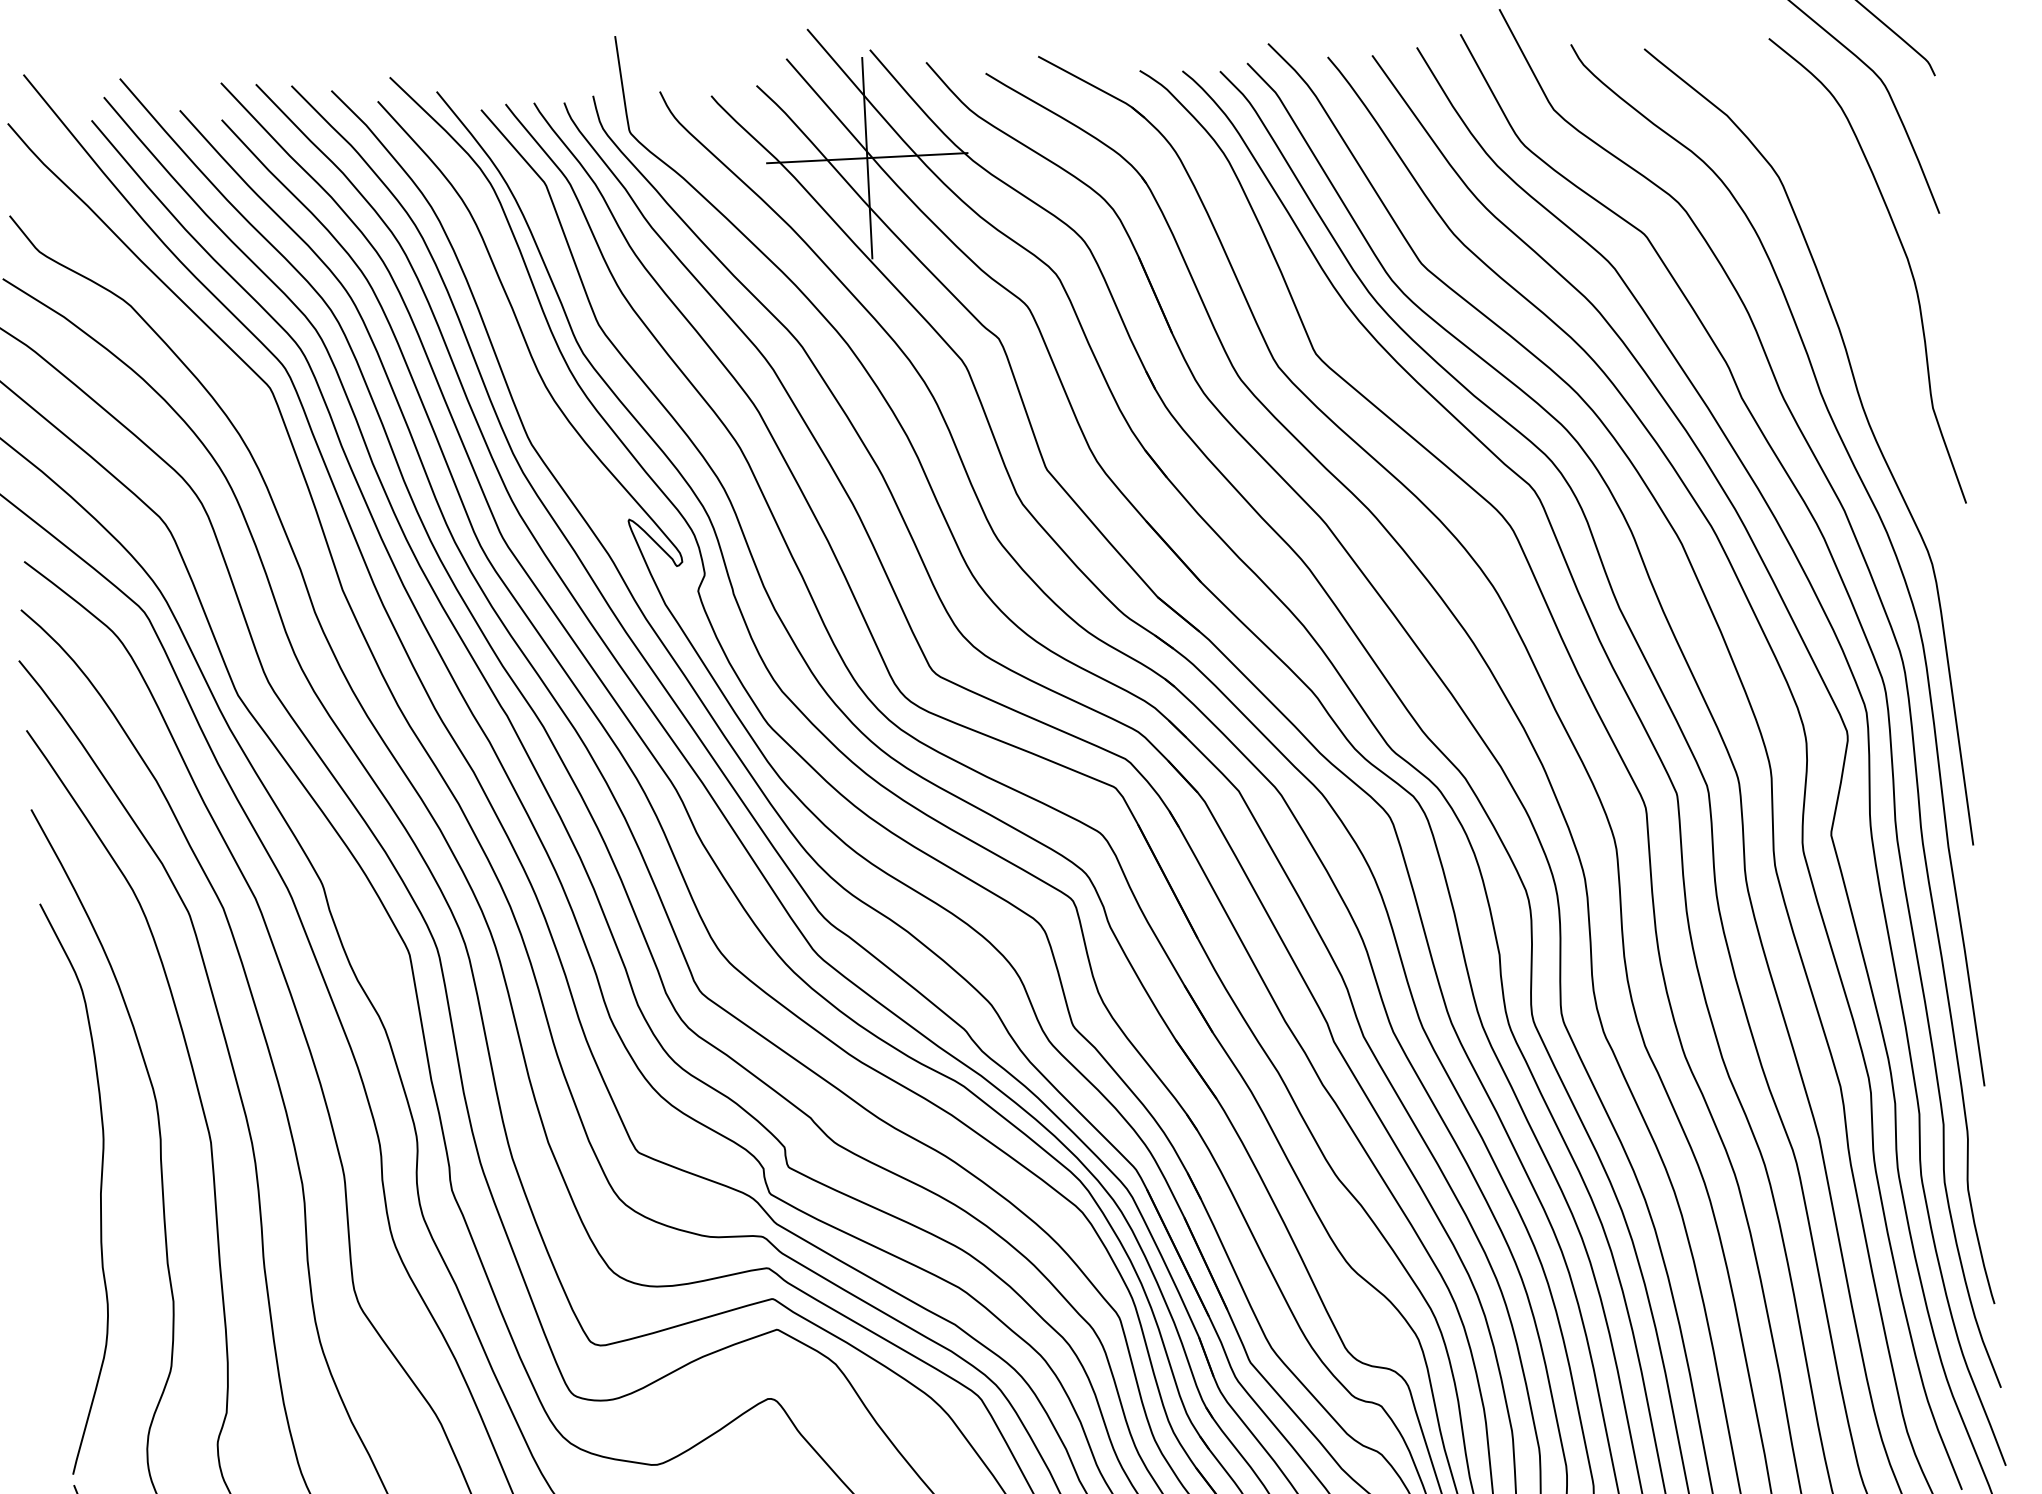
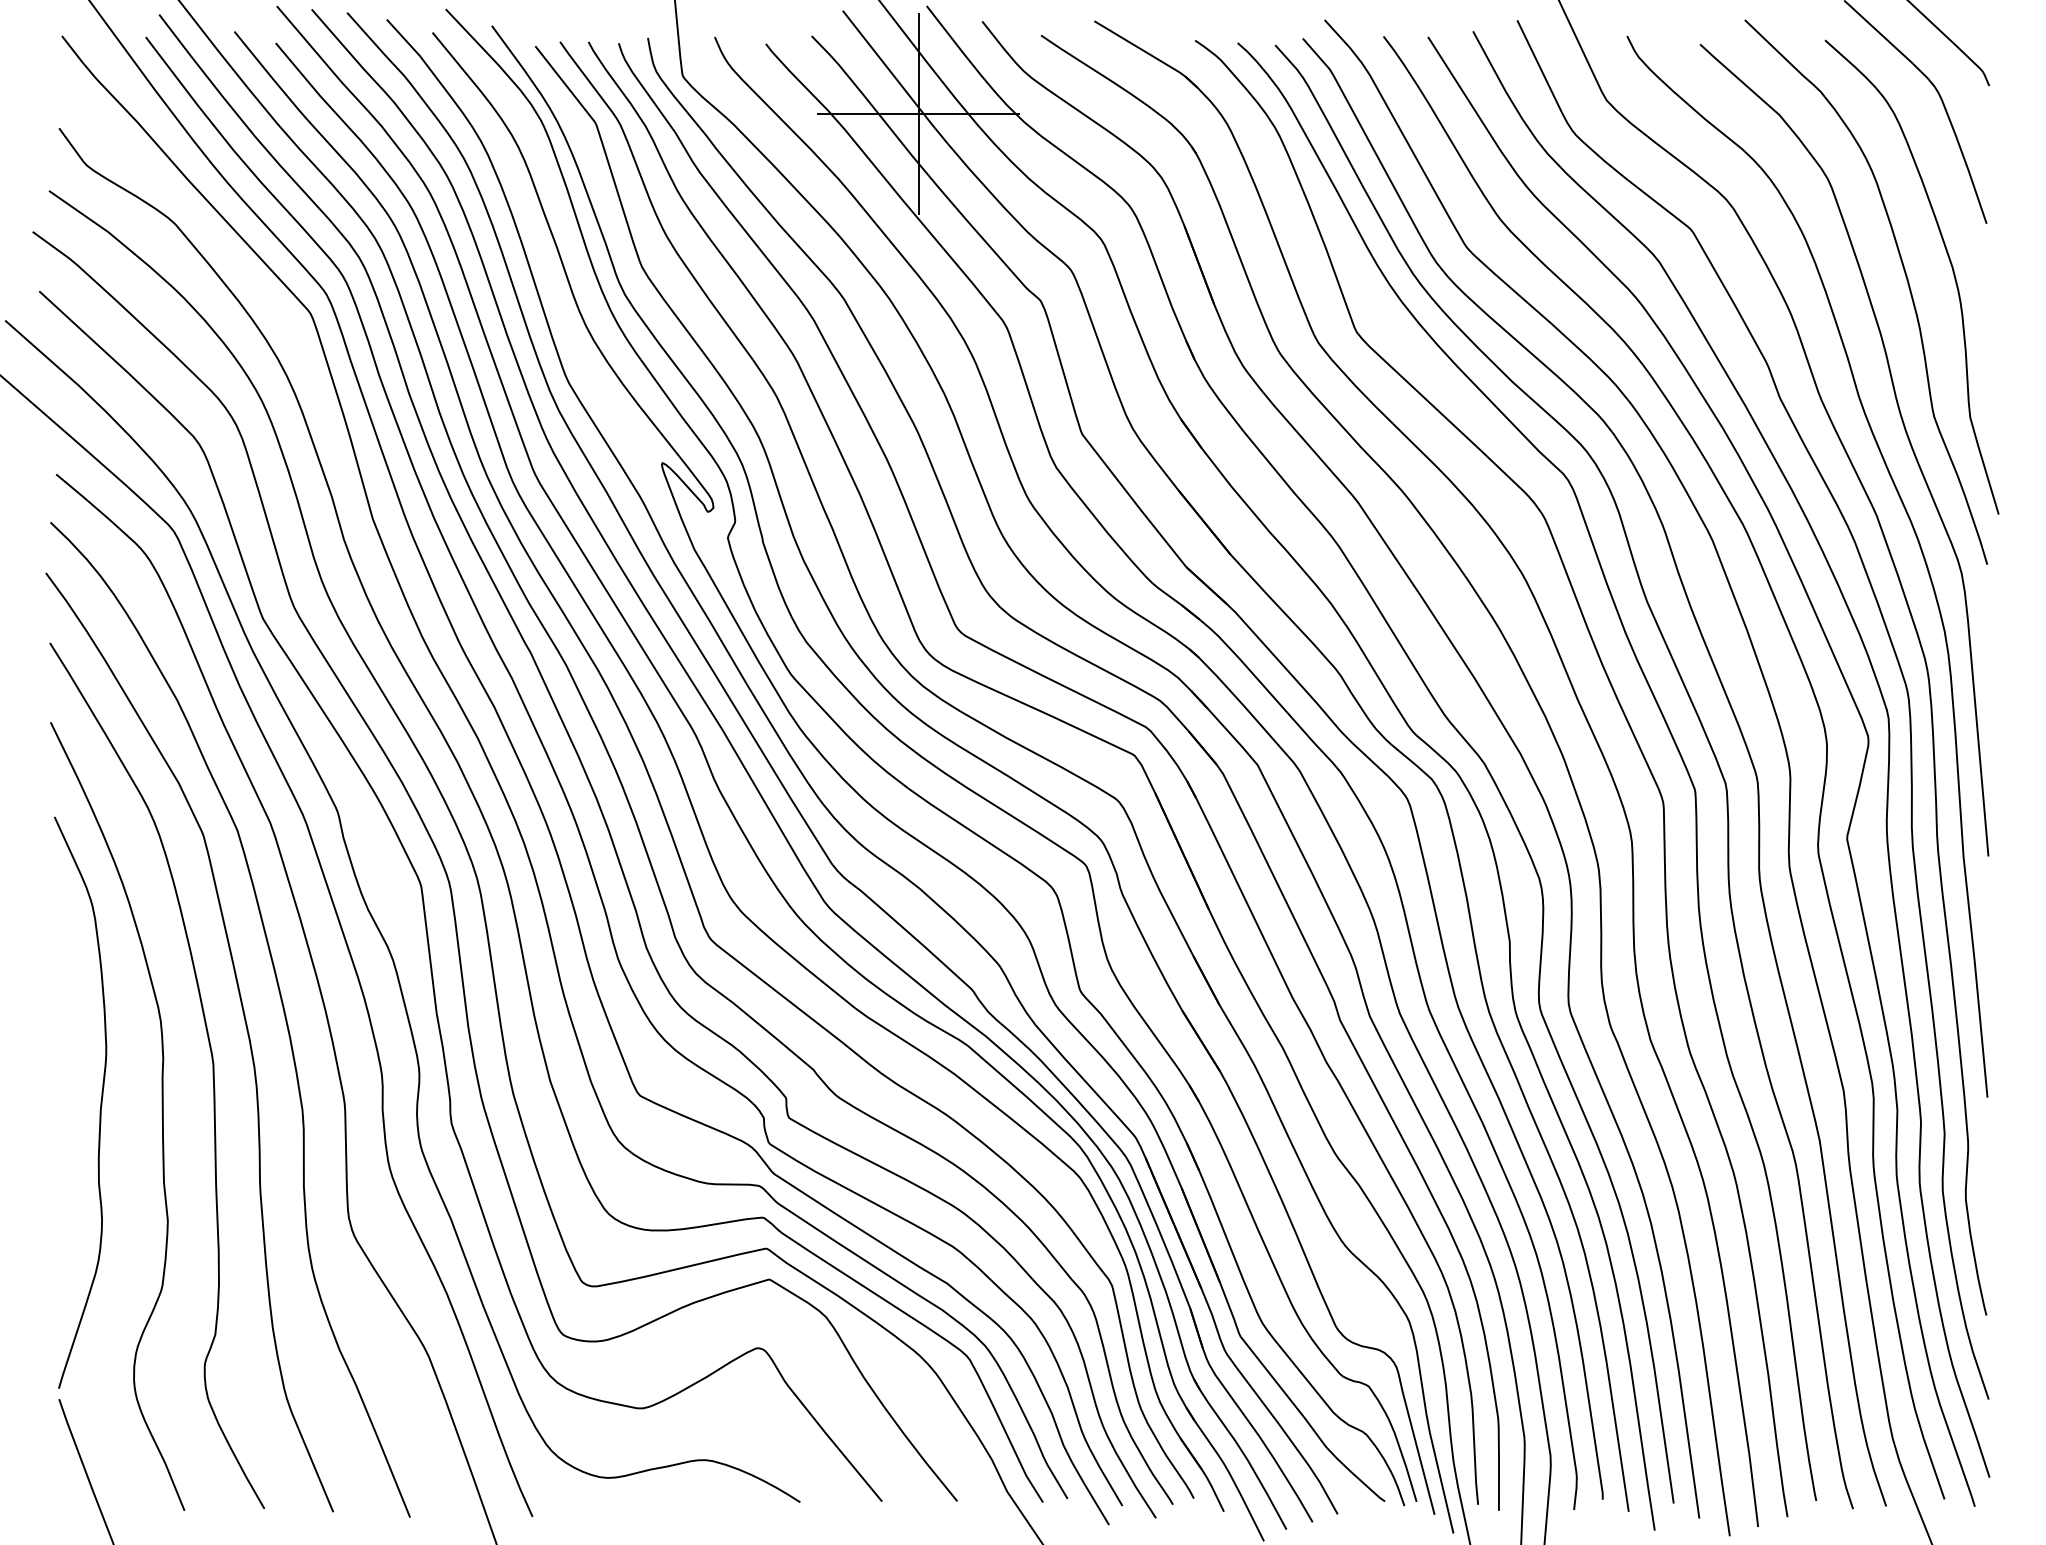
curve: (1861, 271) -> (1905, 277), added

